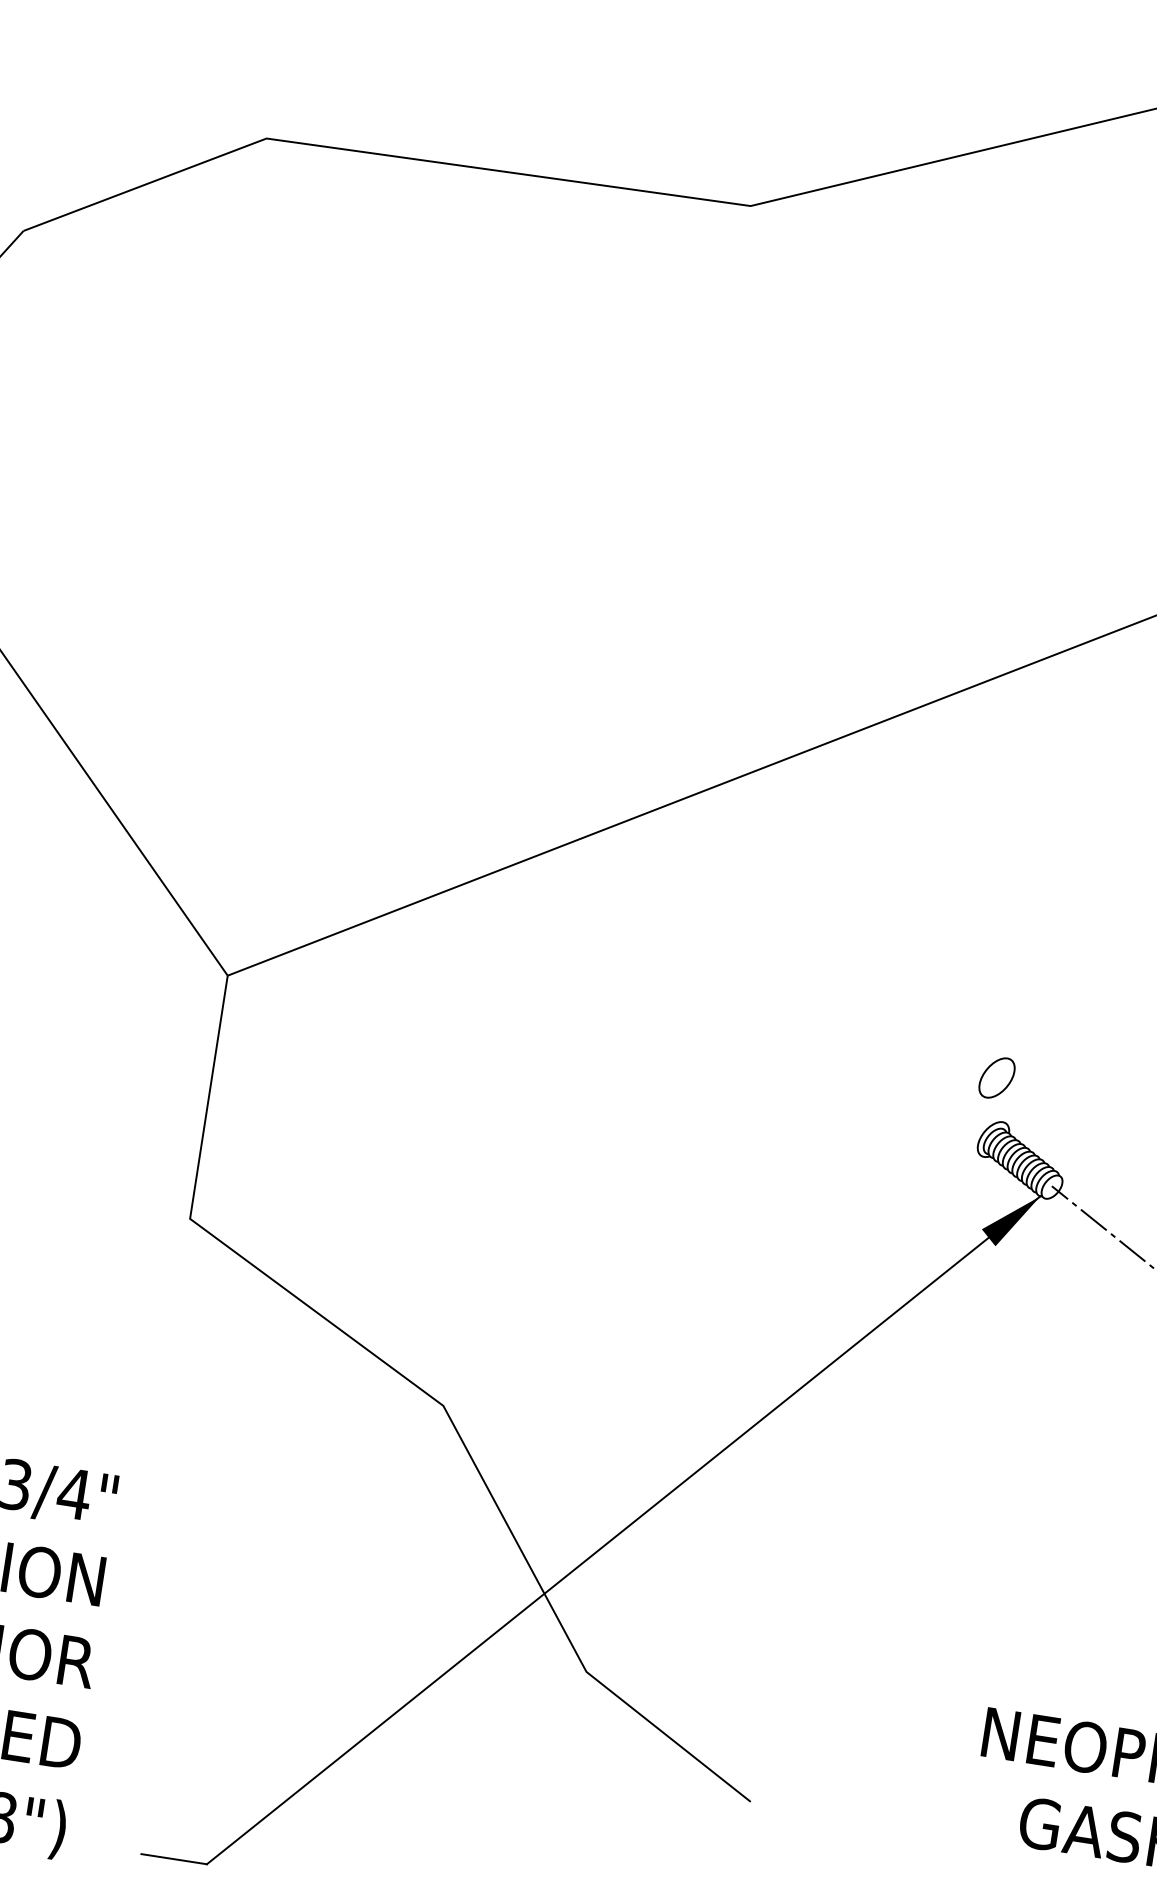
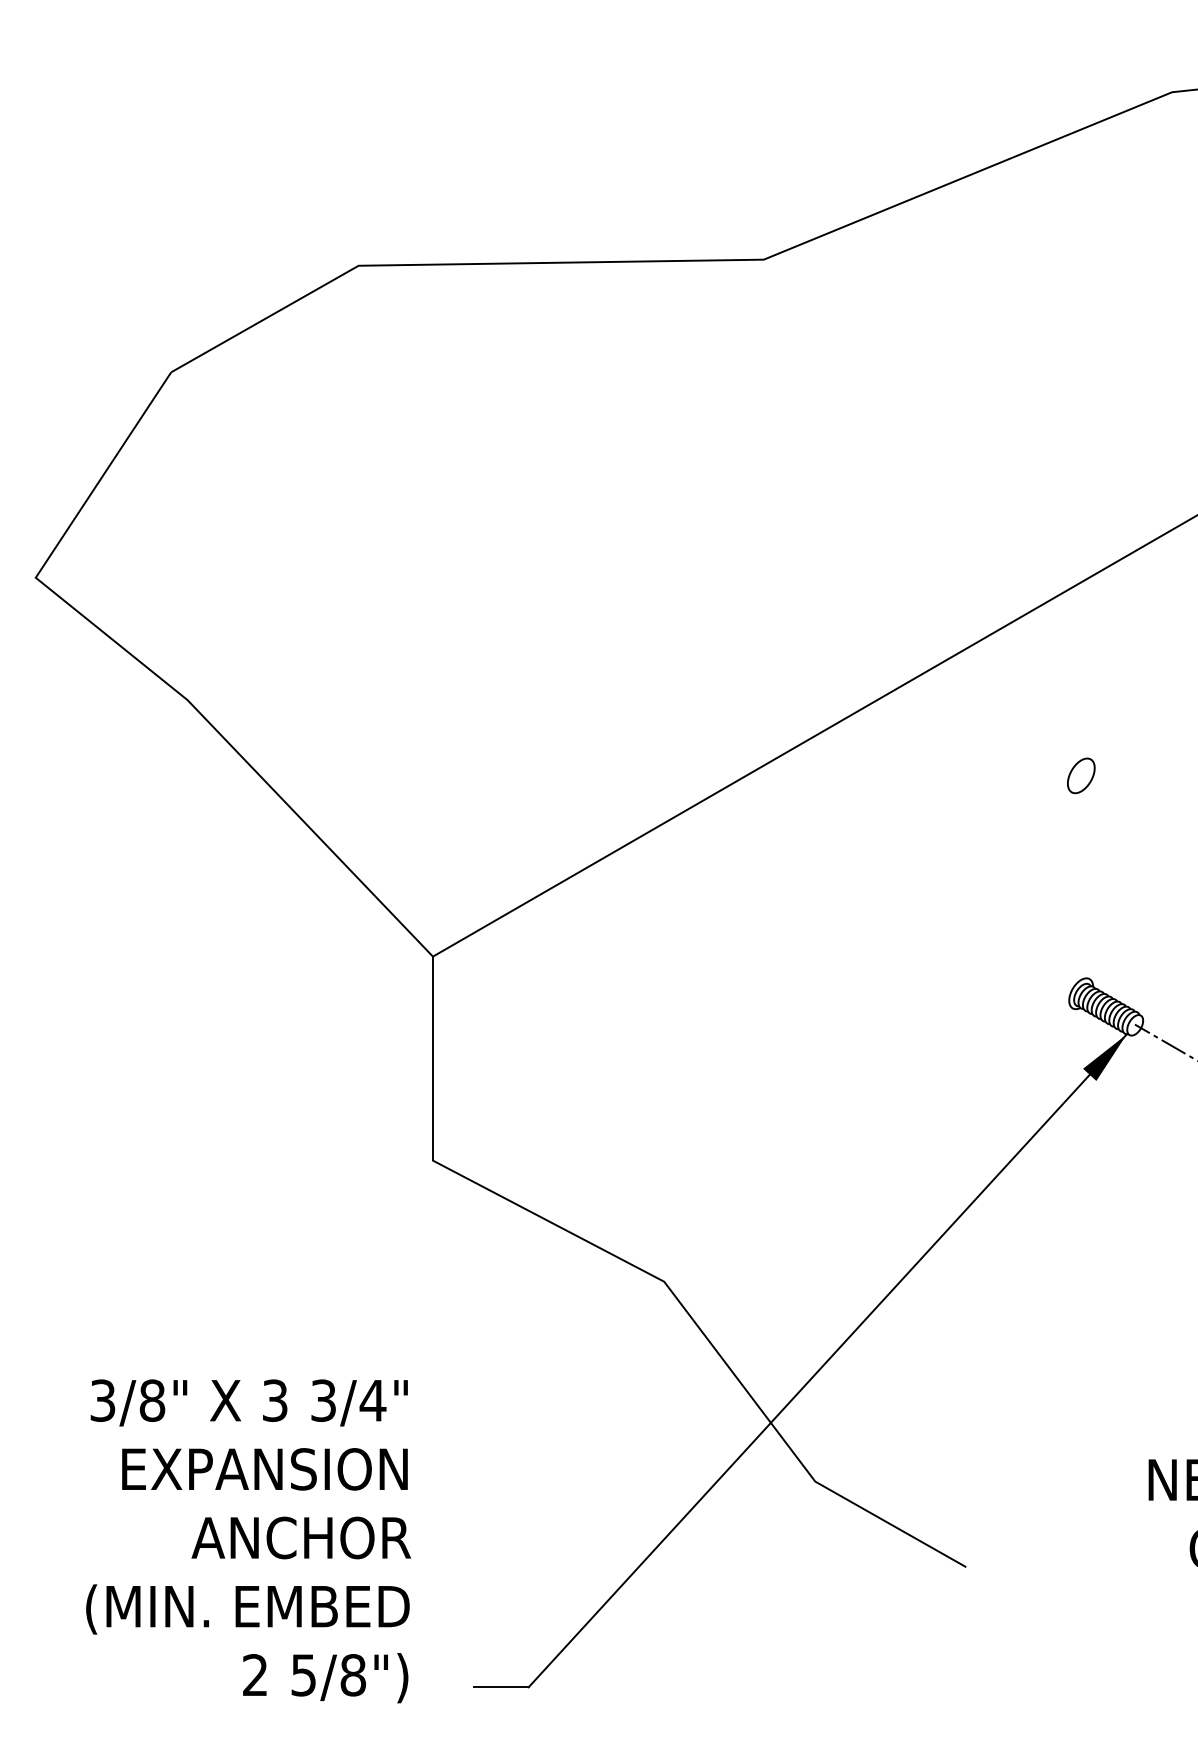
part: (997, 1077) -> (1081, 775), moved

